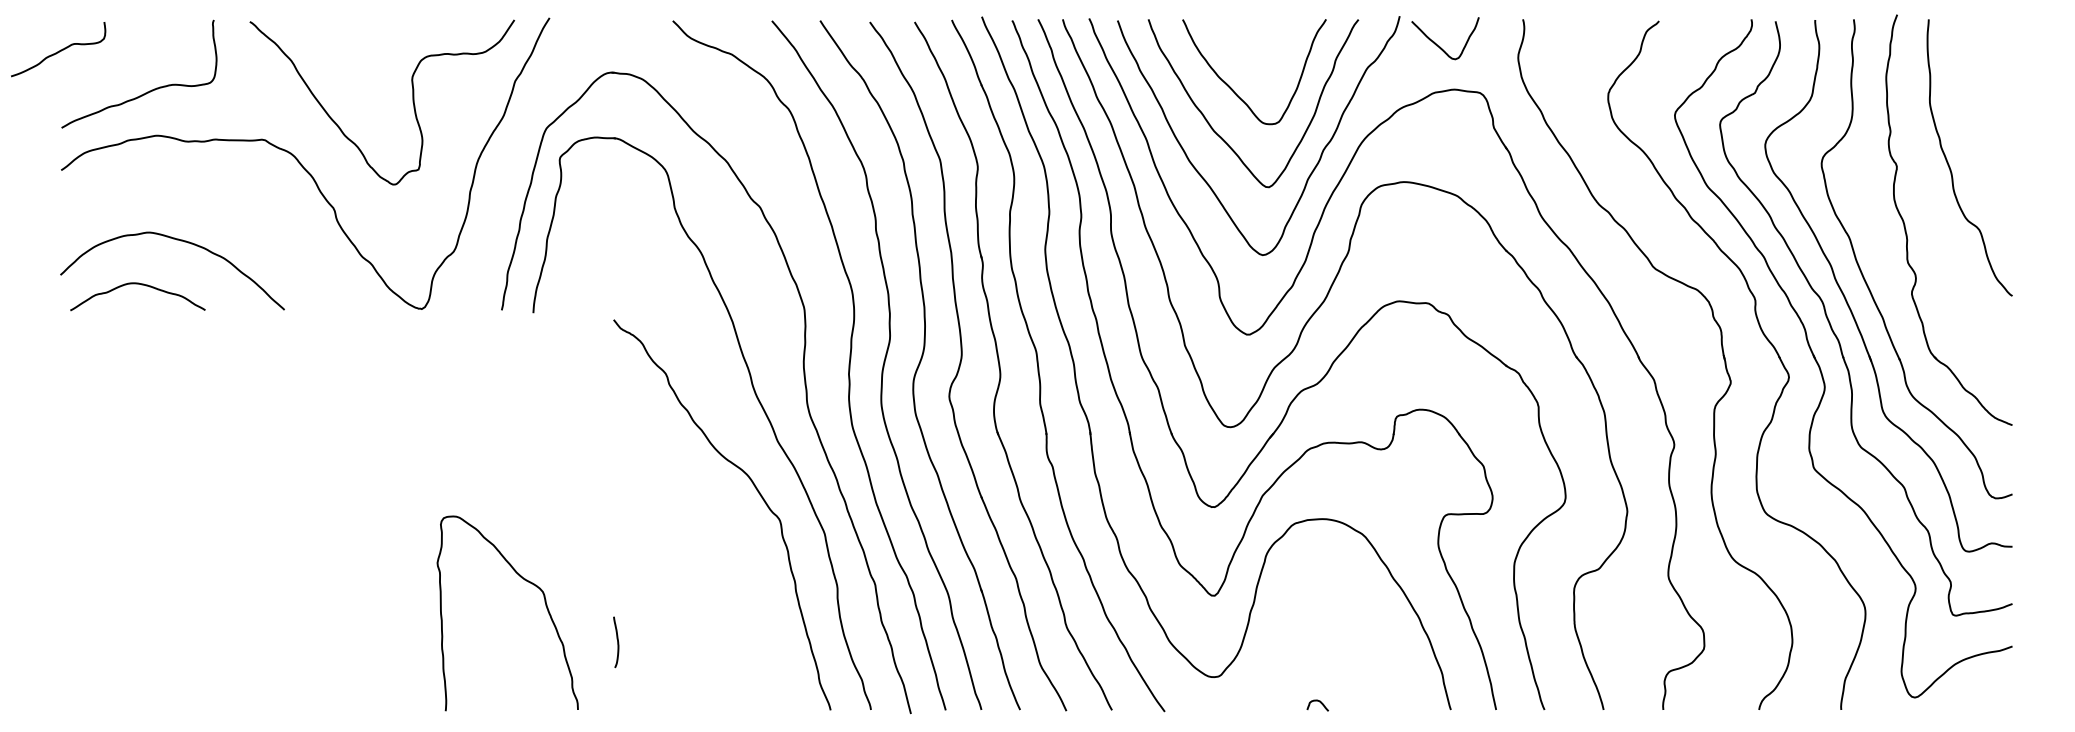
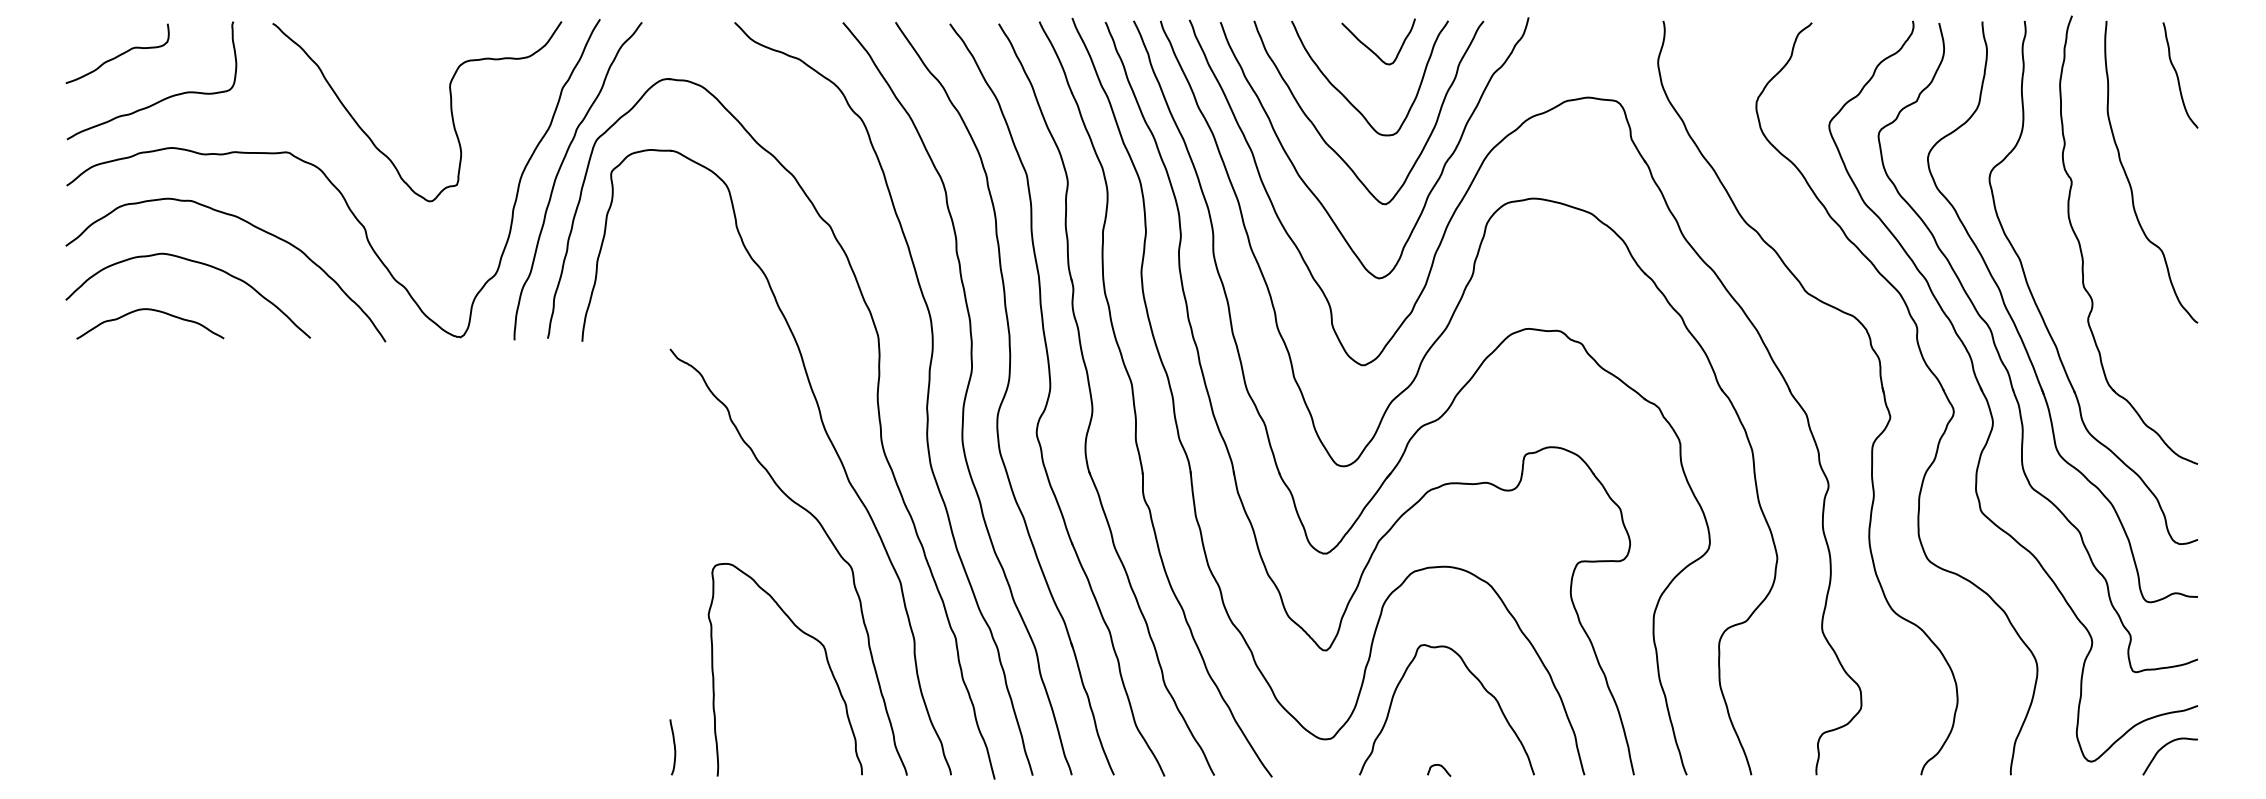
curve: (1438, 44) -> (1370, 48), moved
curve: (58, 51) -> (117, 55), moved
curve: (1994, 69) -> (2178, 75), added
curve: (512, 158) -> (559, 172), added
curve: (231, 207) -> (252, 226), added
curve: (527, 582) -> (806, 635), moved
curve: (1357, 629) -> (1482, 687), added
curve: (617, 642) -> (674, 747), moved
curve: (1981, 684) -> (2164, 747), added

